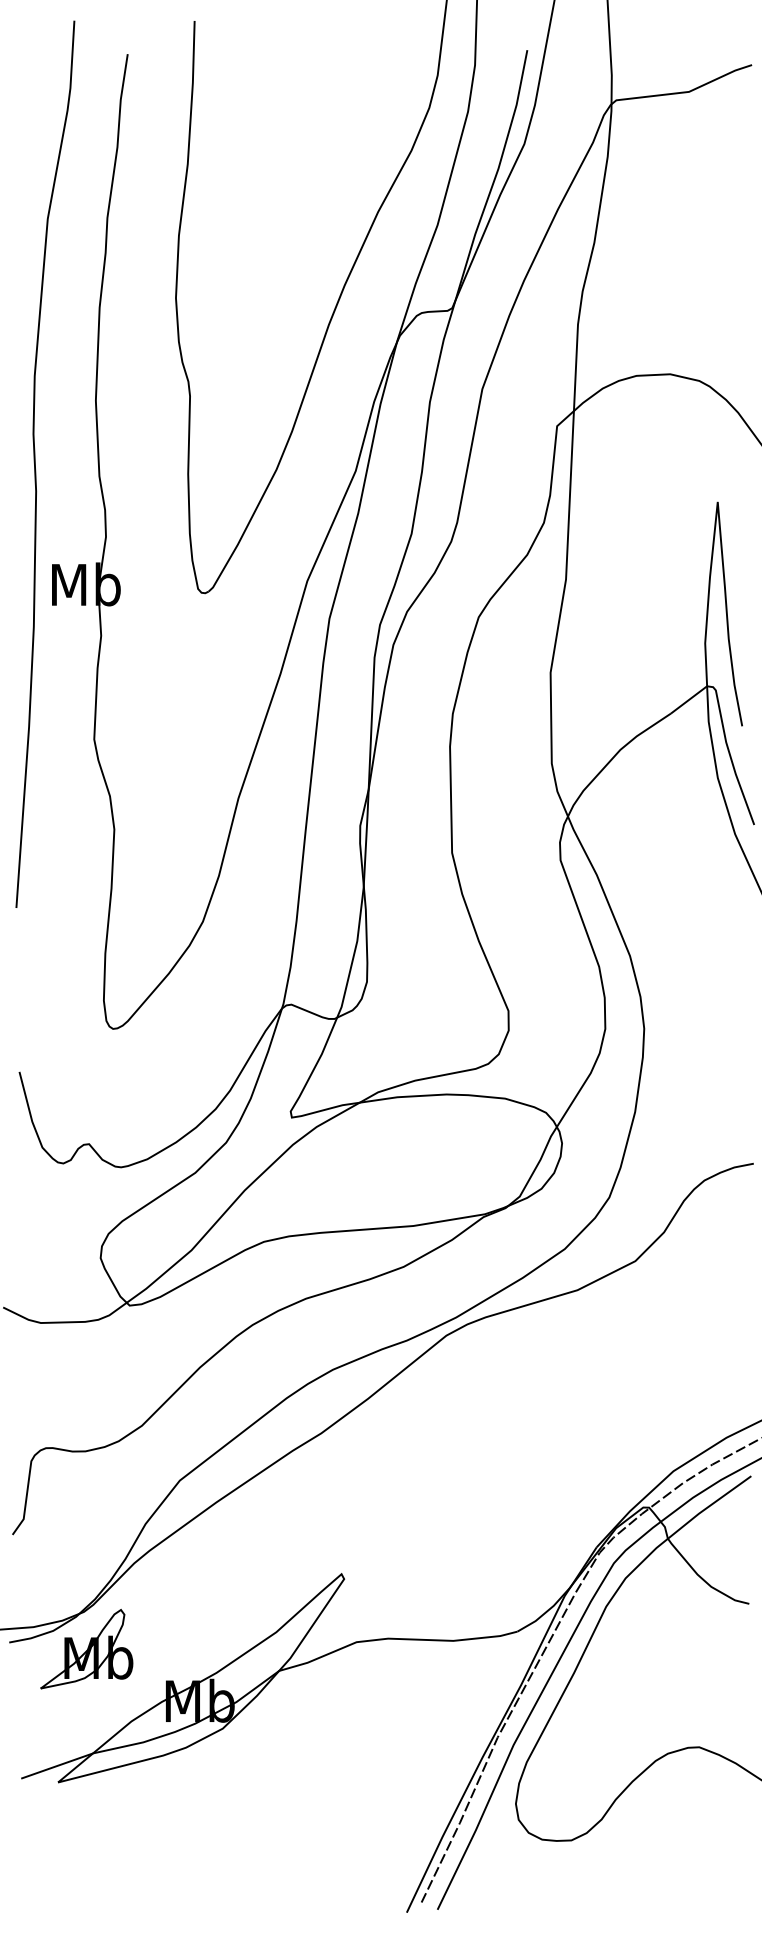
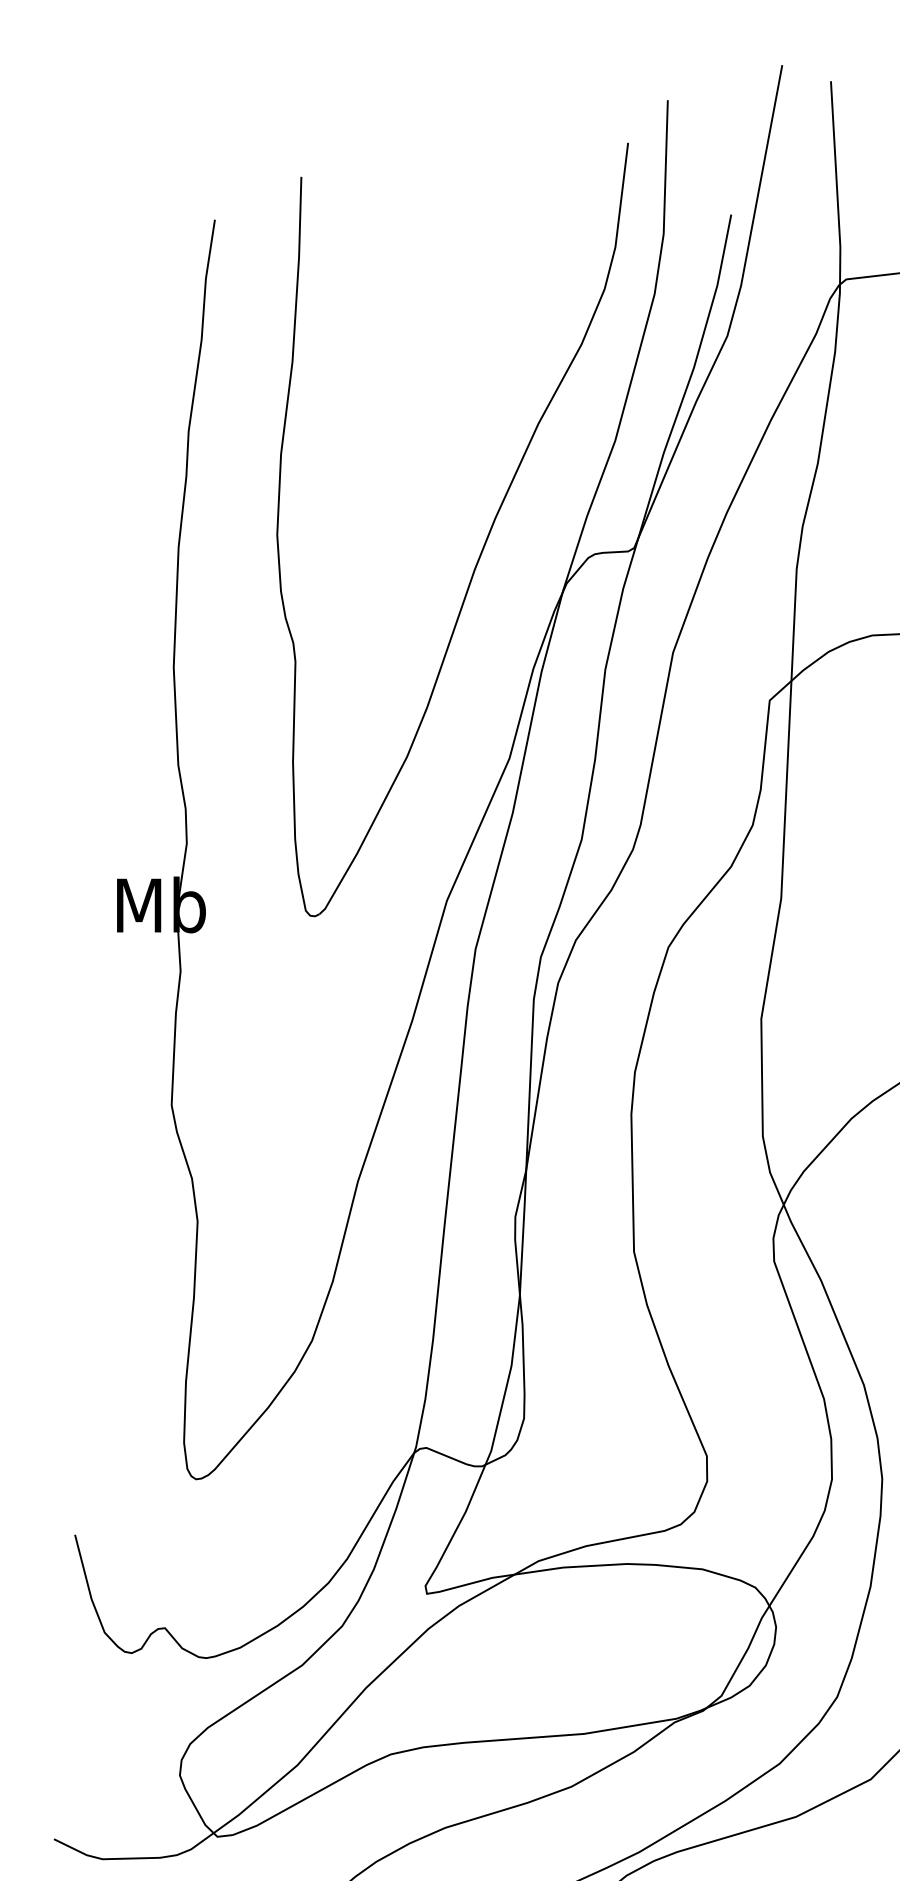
curve: (35, 463) -> (95, 748), removed

